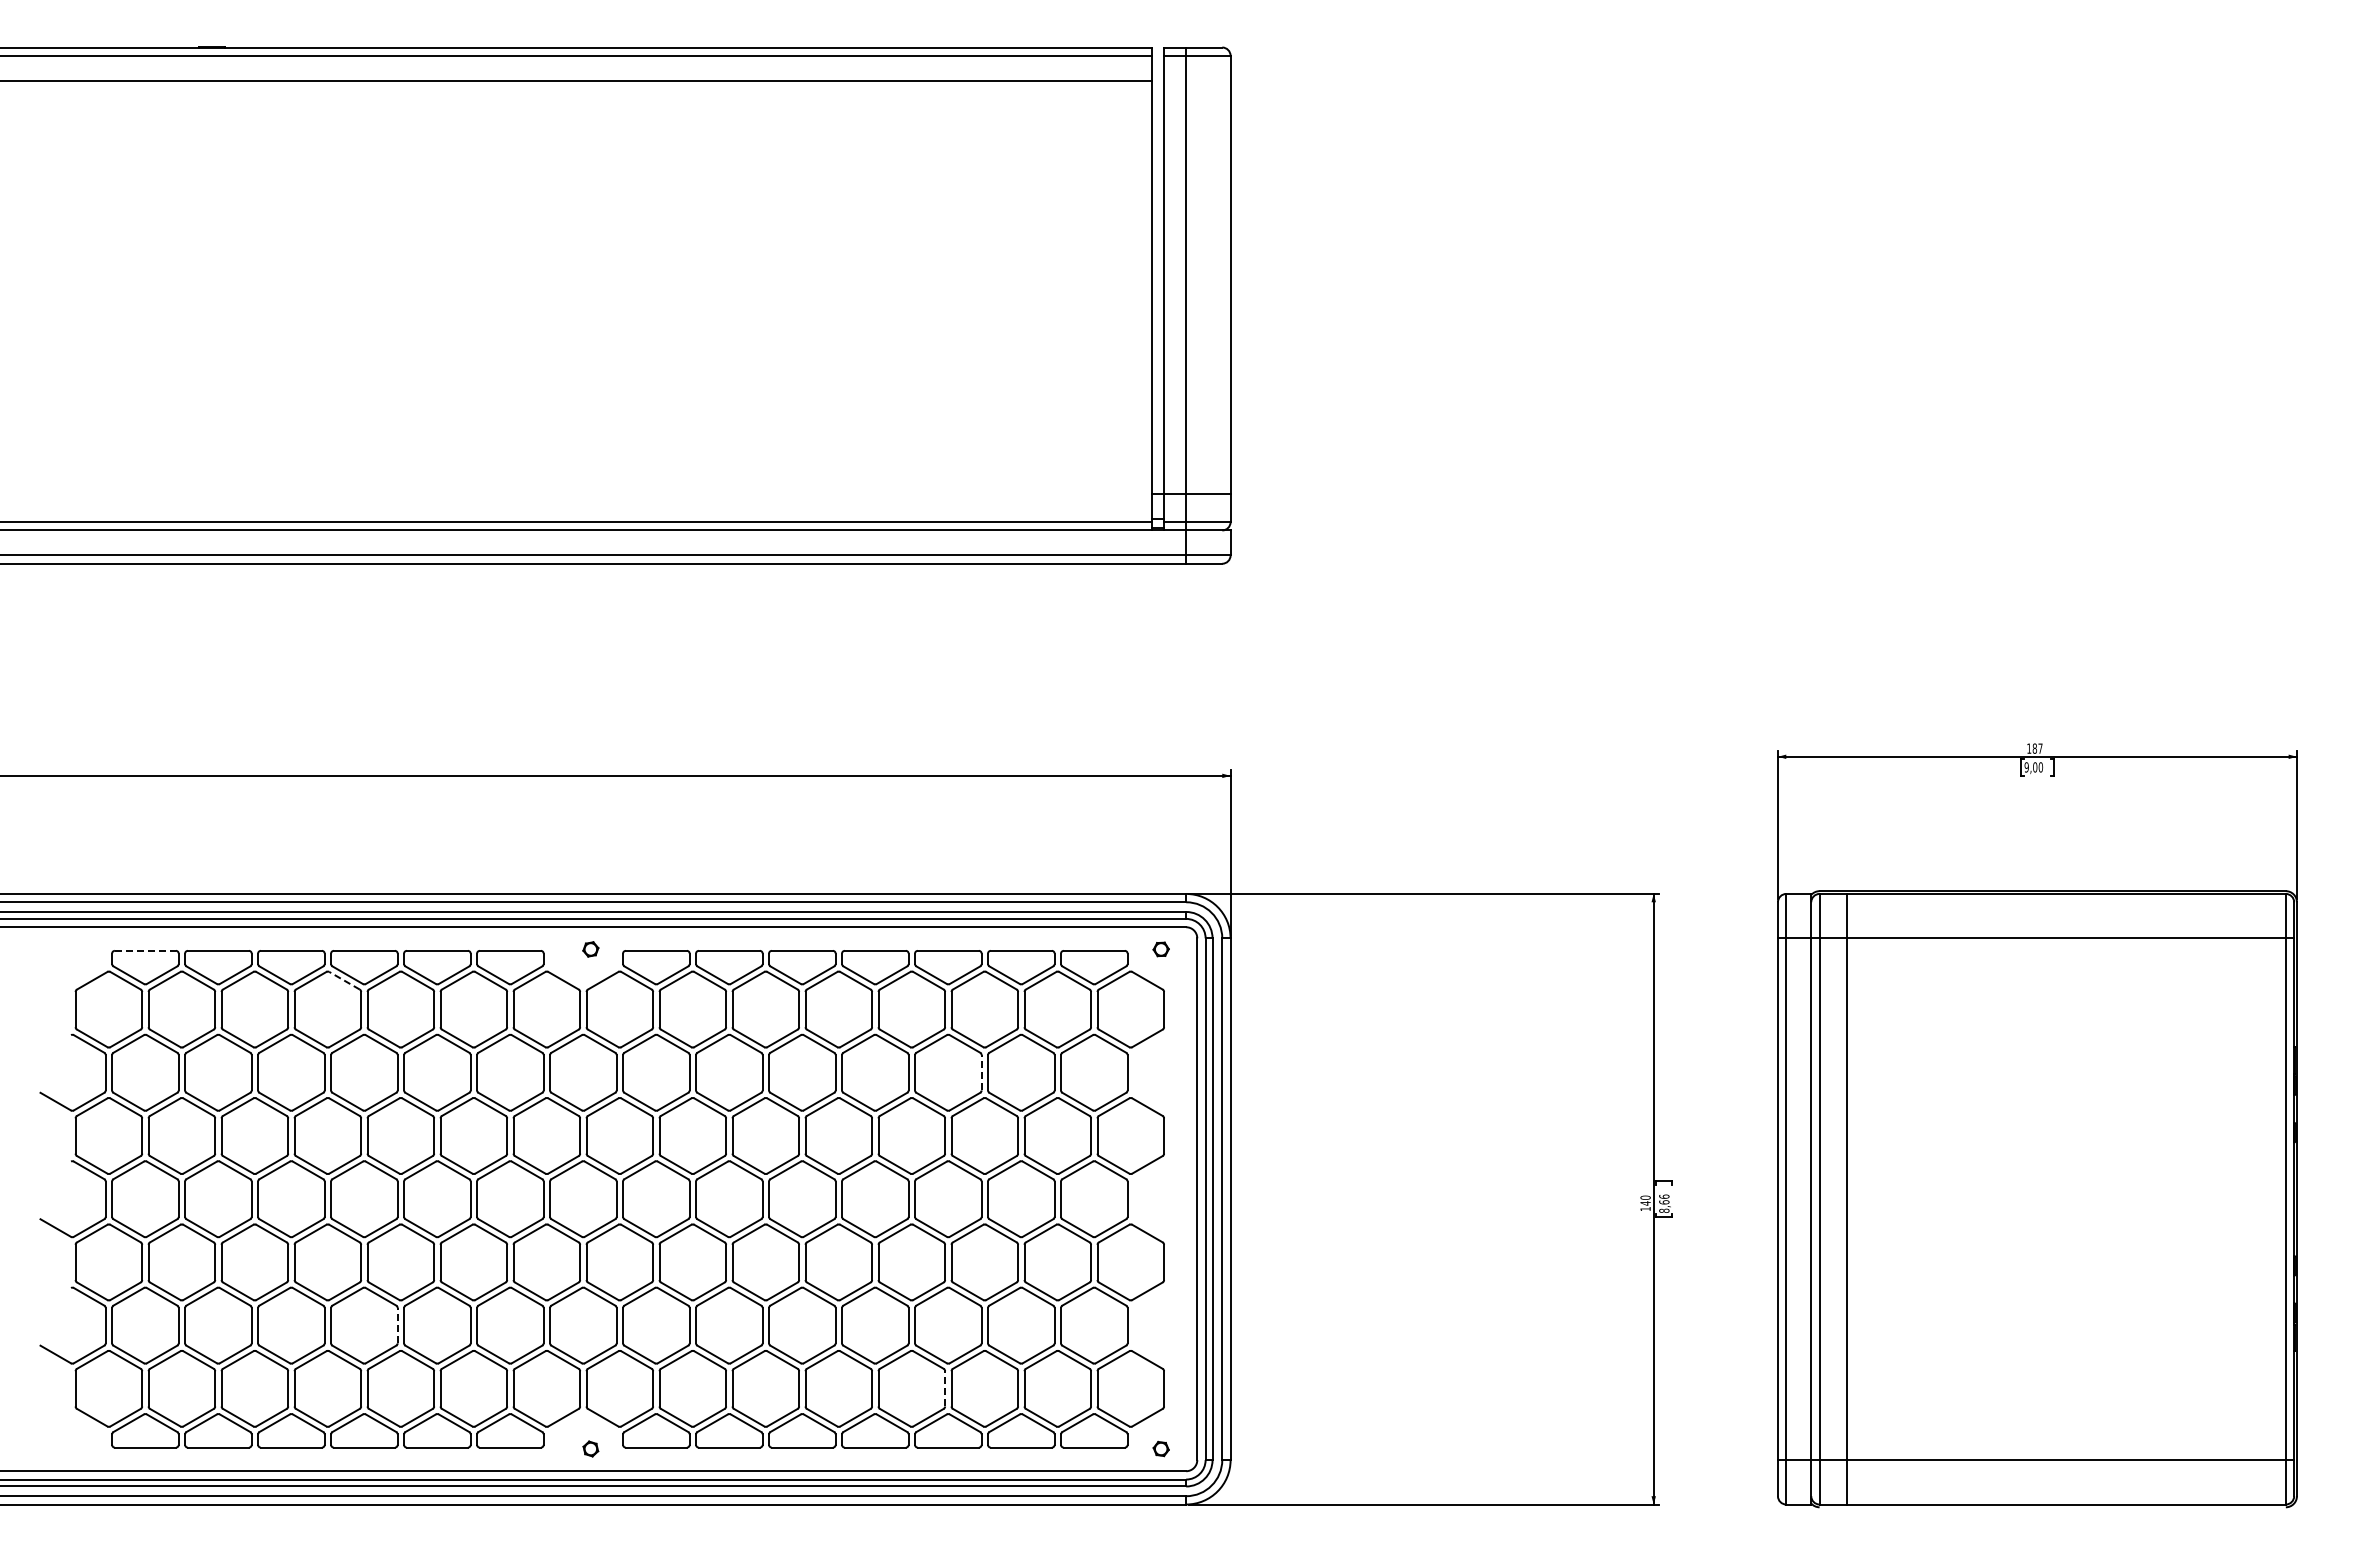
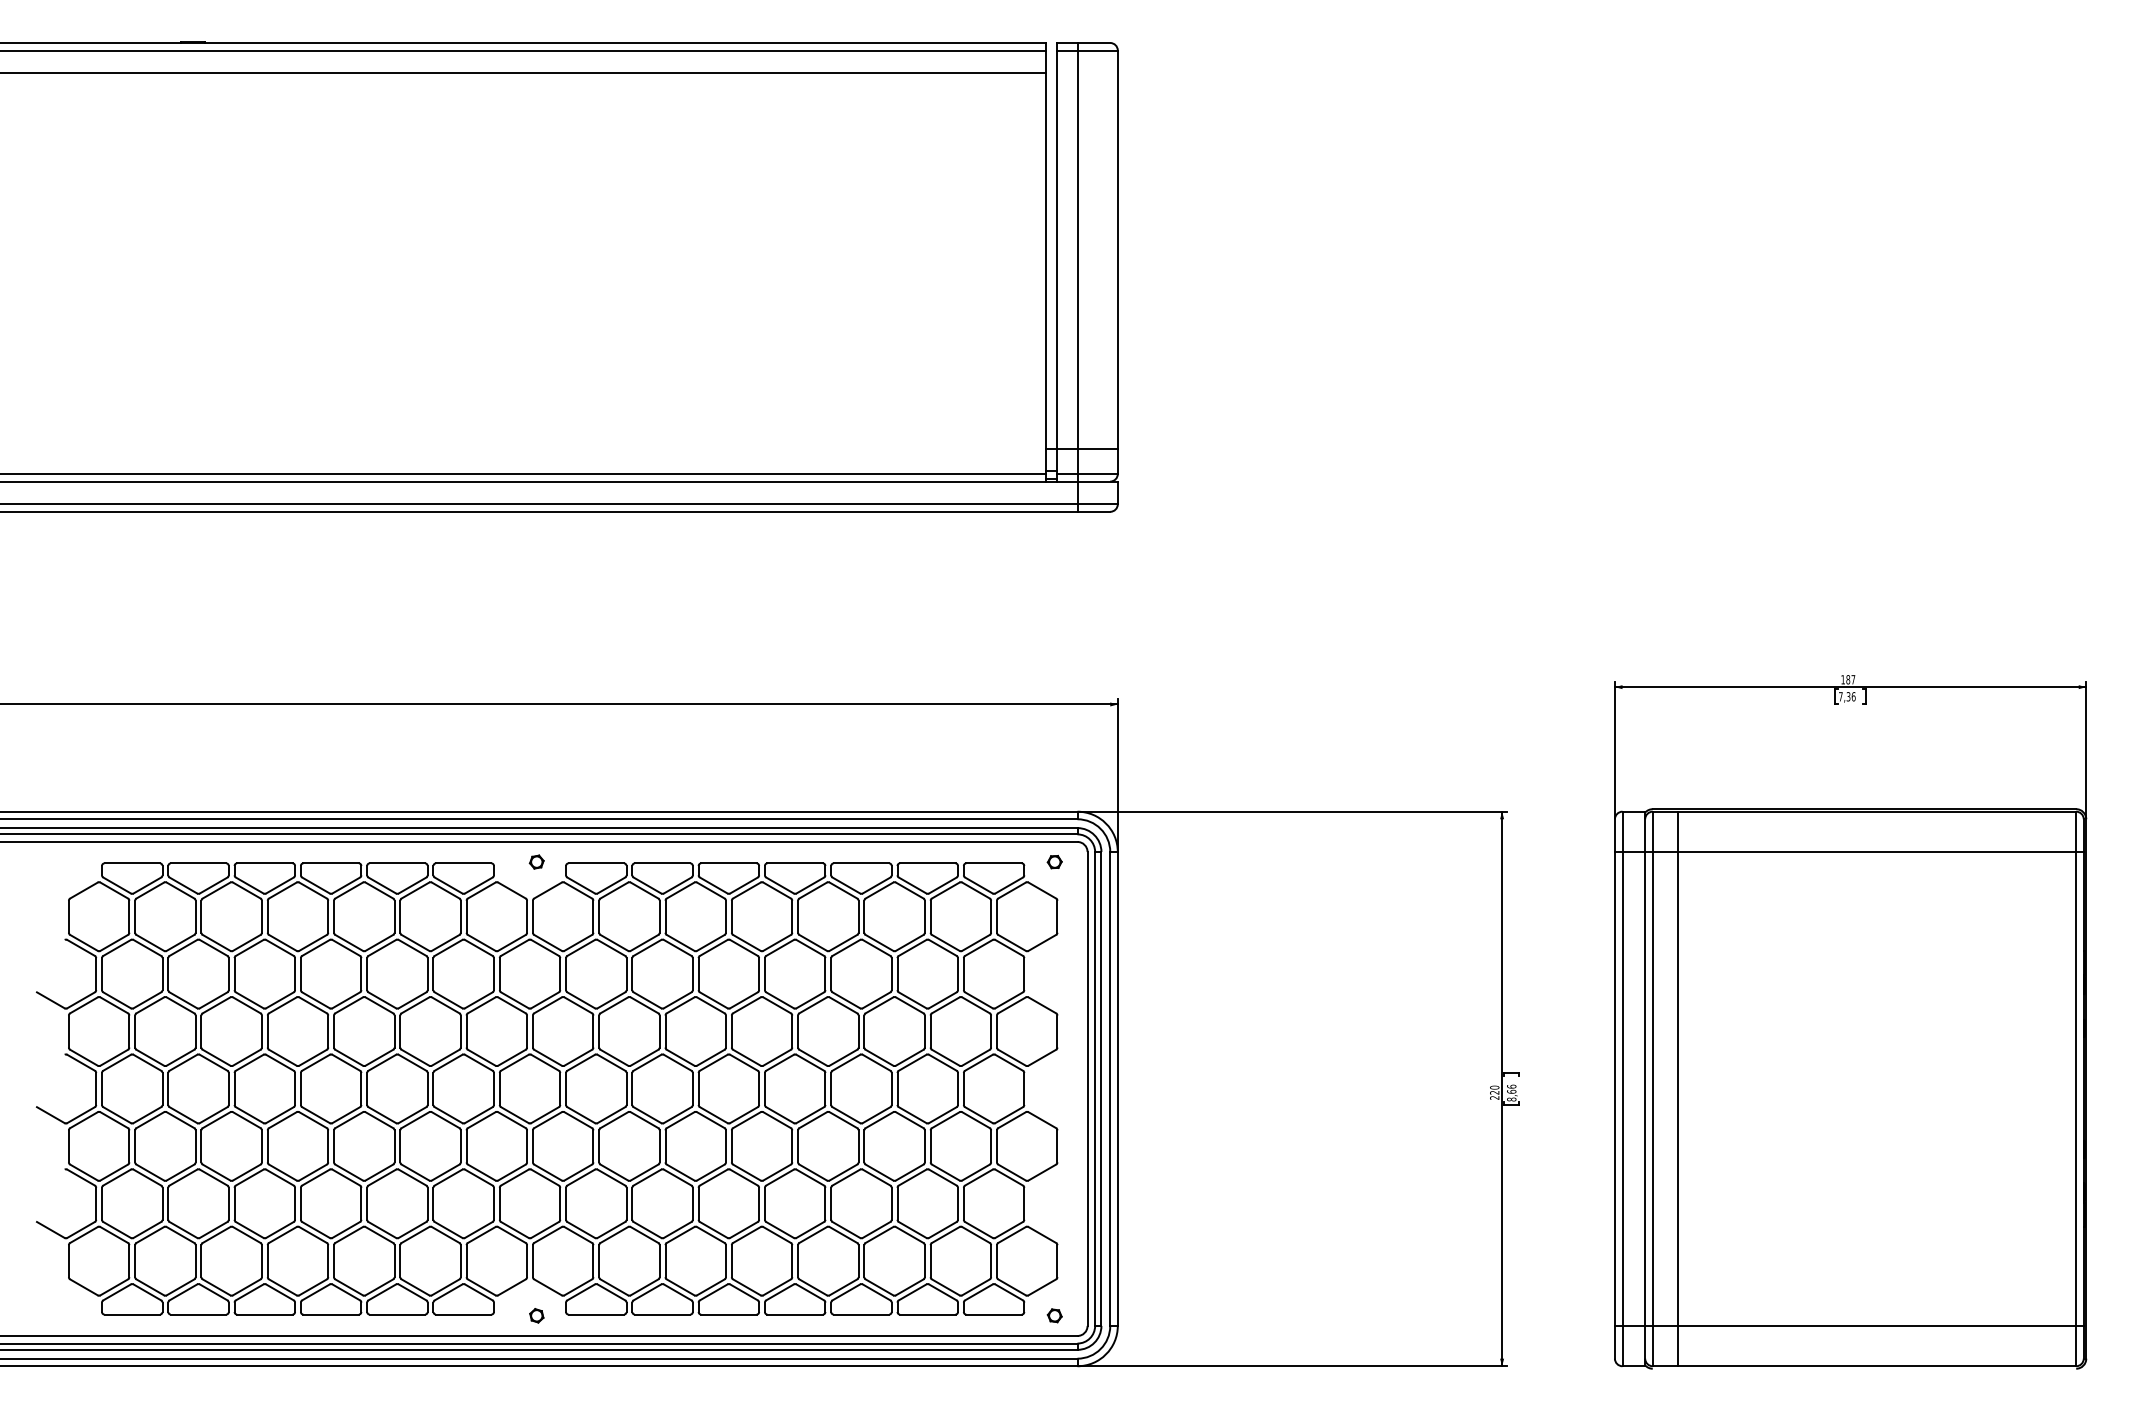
text: (2033, 767) -> (1847, 696), 9,00 -> 7,36
line: (145, 950) -> (132, 863), dashed -> solid
line: (344, 980) -> (313, 890), dashed -> solid
line: (981, 1072) -> (891, 973), dashed -> solid
text: (1645, 1206) -> (1494, 1095), 140 -> 220
line: (397, 1325) -> (361, 1203), dashed -> solid
line: (945, 1388) -> (858, 1260), dashed -> solid

